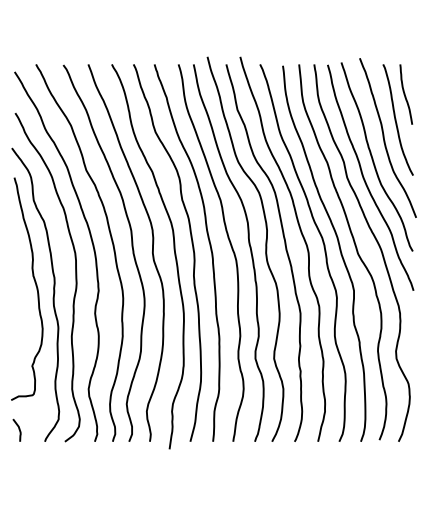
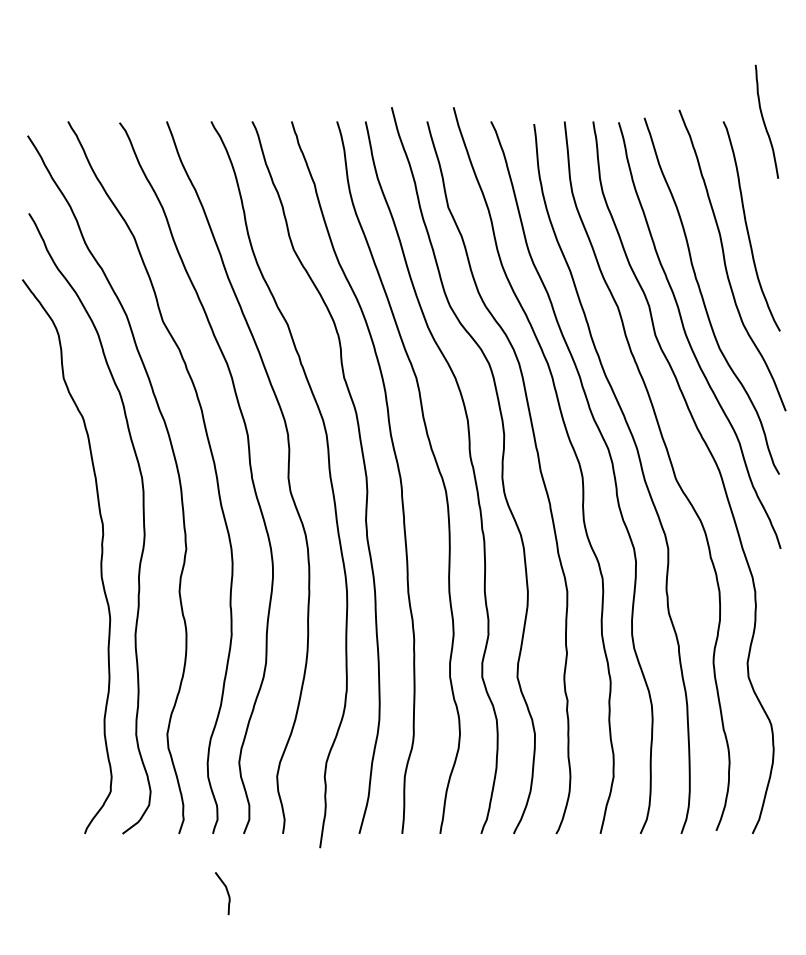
curve: (405, 94) -> (765, 121), moved
curve: (35, 286) -> (66, 540), removed
curve: (18, 429) -> (225, 891), moved

